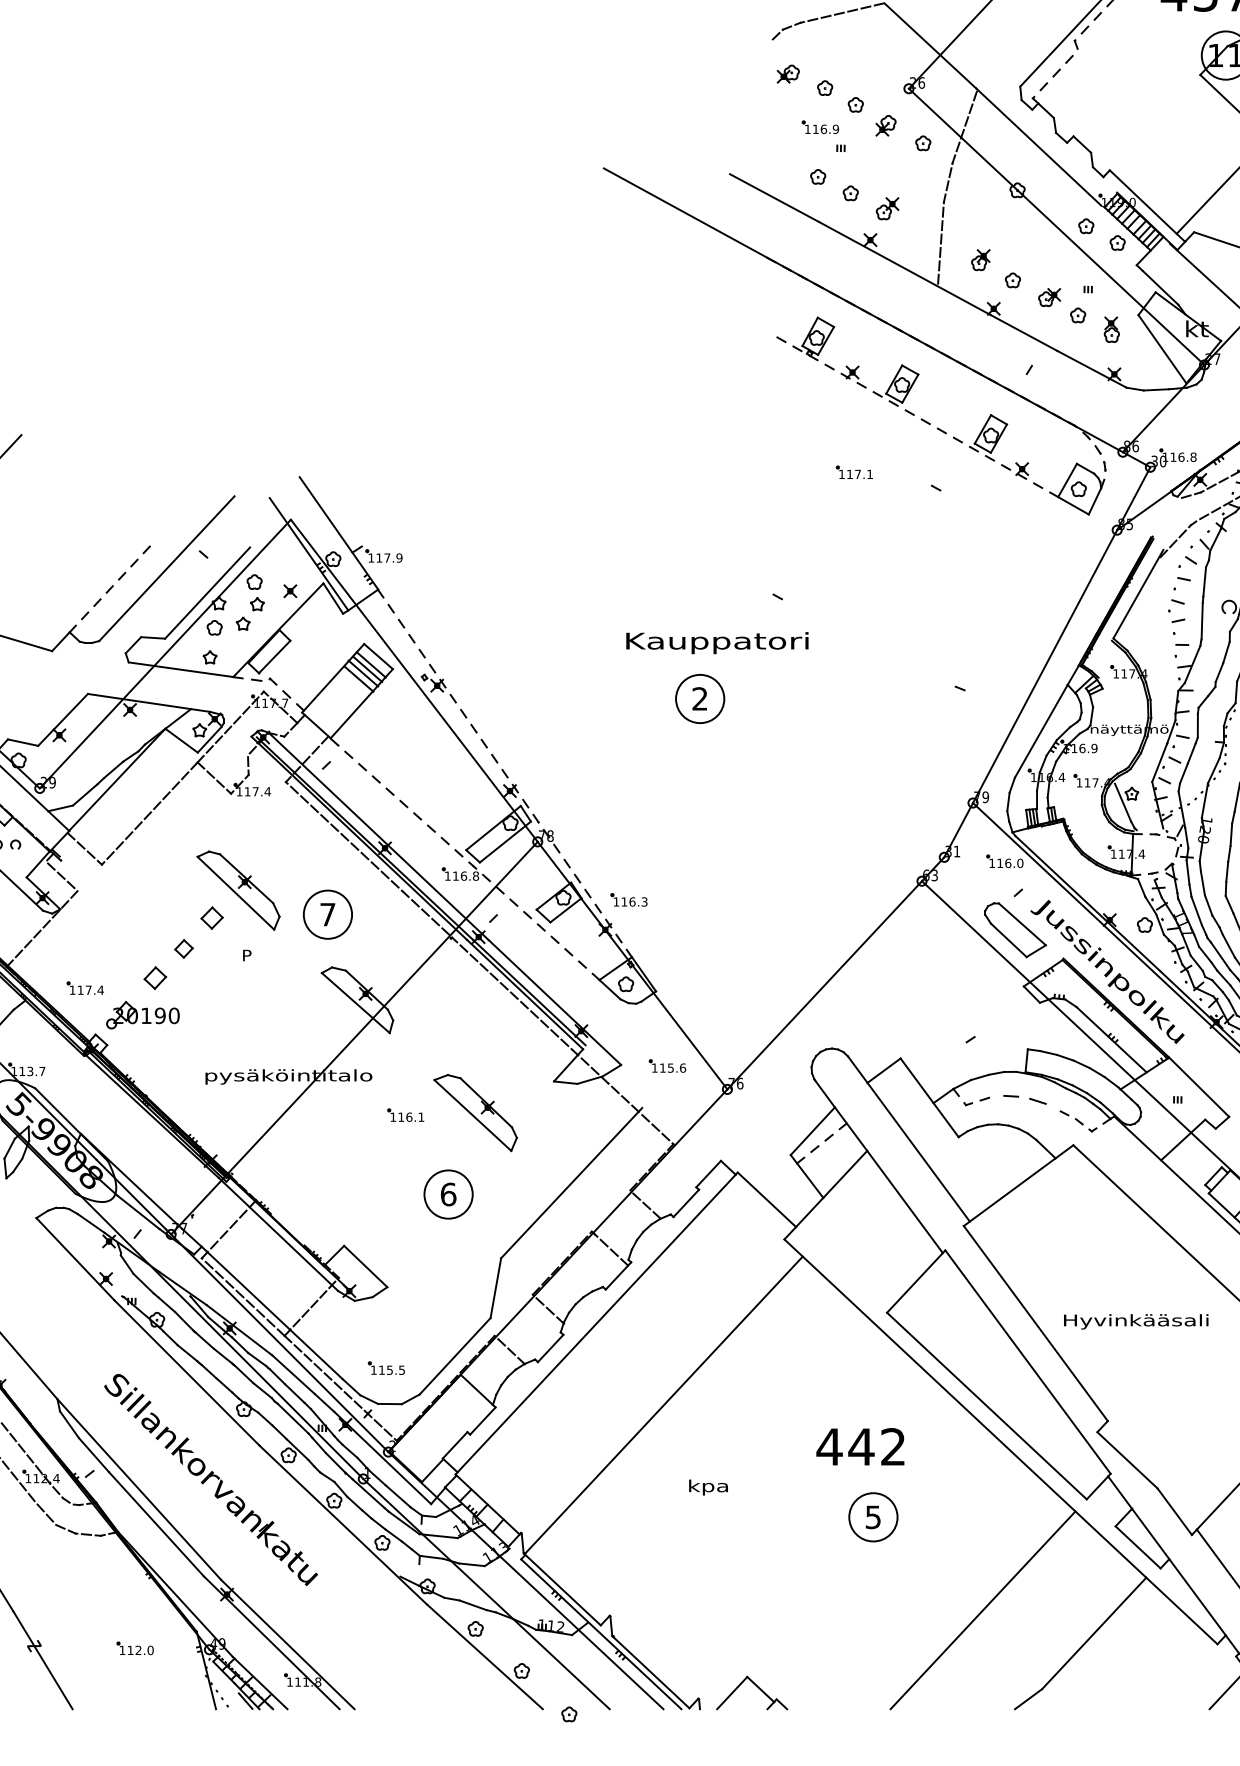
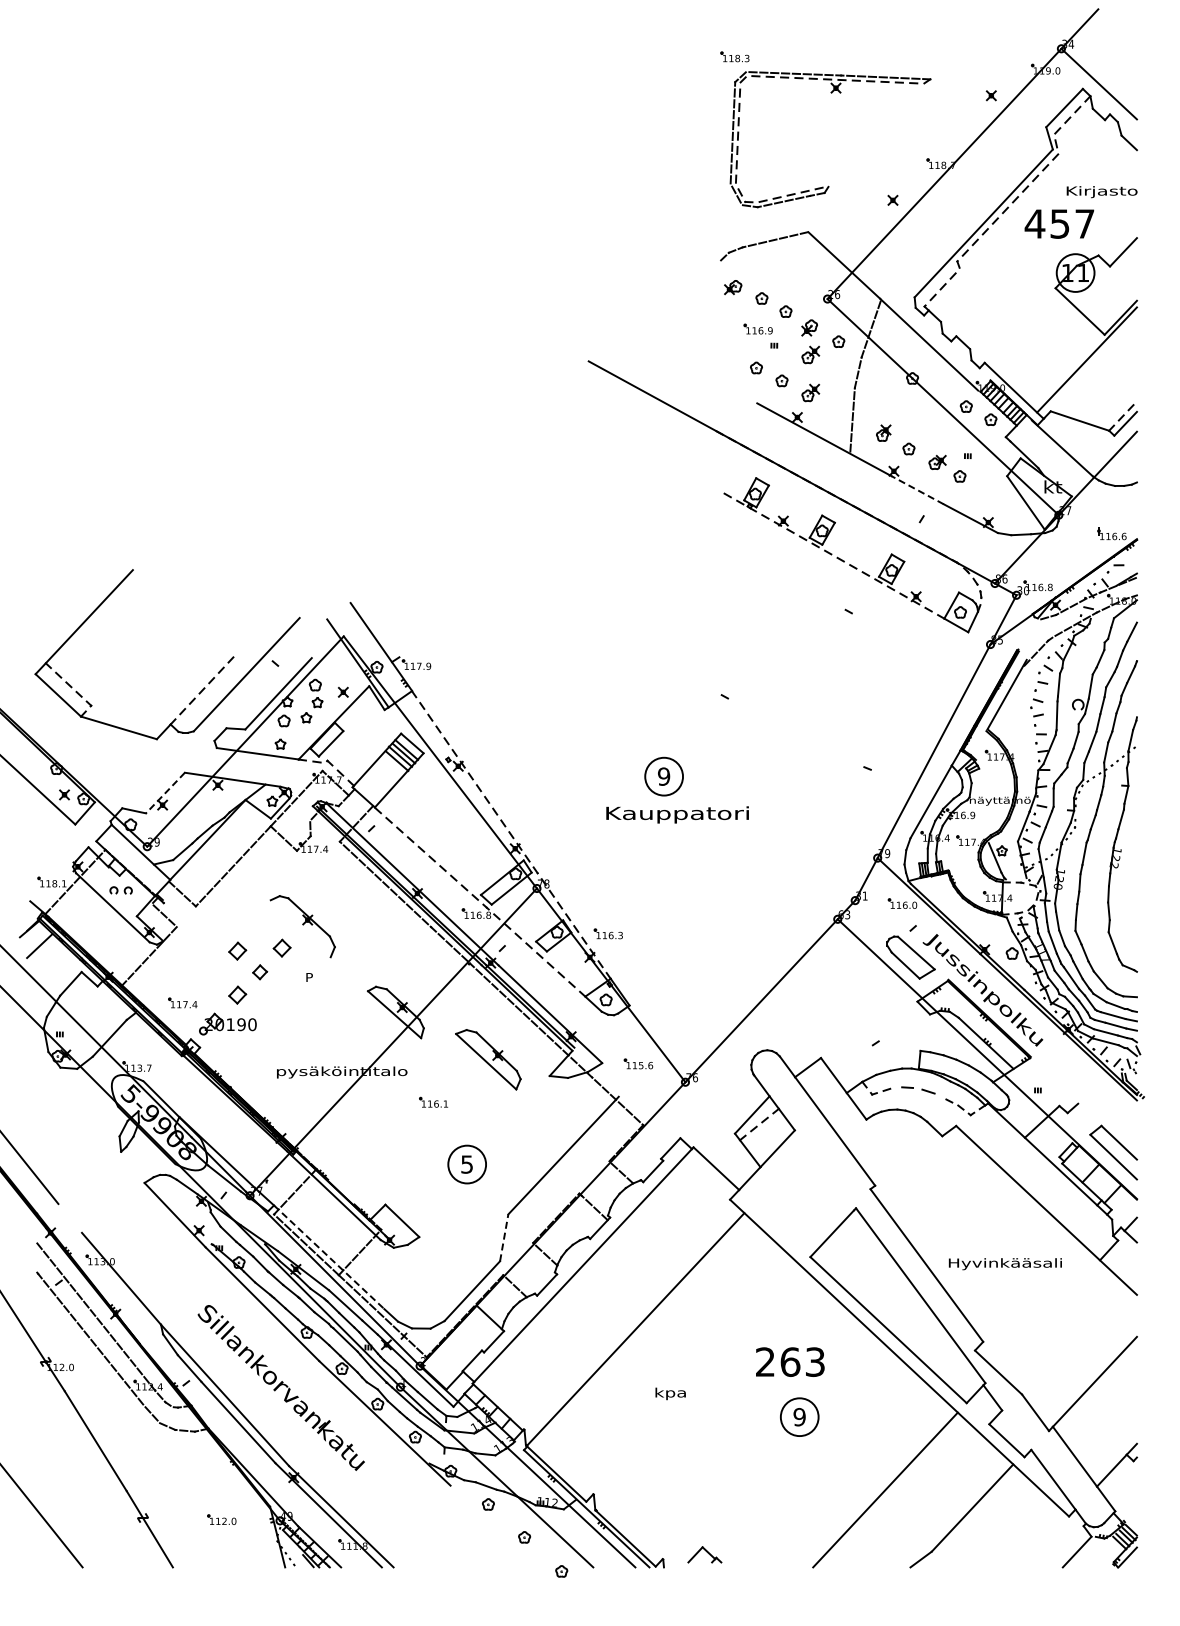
part: (887, 159) -> (810, 354), added
line: (774, 197) -> (722, 384), removed
part: (1110, 329) -> (985, 487), removed
line: (1023, 333) -> (917, 490), solid -> dashed
part: (853, 471) -> (784, 598), removed
text: (717, 642) -> (677, 814), moved
text: (700, 698) -> (664, 776), 2 -> 9
line: (63, 720) -> (165, 793), solid -> dashed
line: (235, 892) -> (300, 928), removed
part: (327, 914) -> (372, 945), removed
part: (155, 921) -> (237, 950), added
line: (1198, 1085) -> (1054, 1079), removed
part: (475, 1112) -> (488, 1059), moved
line: (1012, 1189) -> (908, 1160), removed
text: (448, 1194) -> (467, 1164), 6 -> 5
line: (905, 1202) -> (824, 1170), removed
line: (496, 1287) -> (504, 1237), solid -> dashed
line: (272, 1313) -> (329, 1257), solid -> dashed
part: (385, 1366) -> (417, 1299), removed
text: (860, 1446) -> (789, 1361), 442 -> 263
text: (873, 1517) -> (799, 1417), 5 -> 9
line: (1150, 1533) -> (1016, 1429), removed
line: (484, 1656) -> (495, 1526), removed
part: (751, 1692) -> (704, 1554), size x0.6

